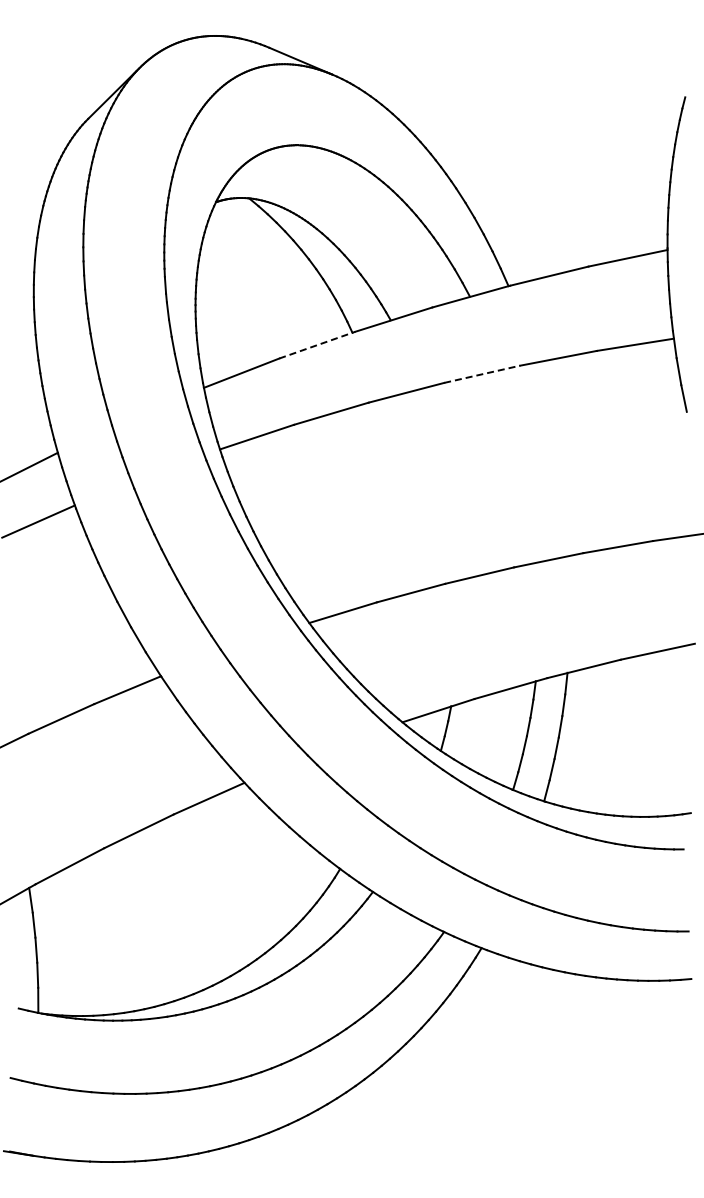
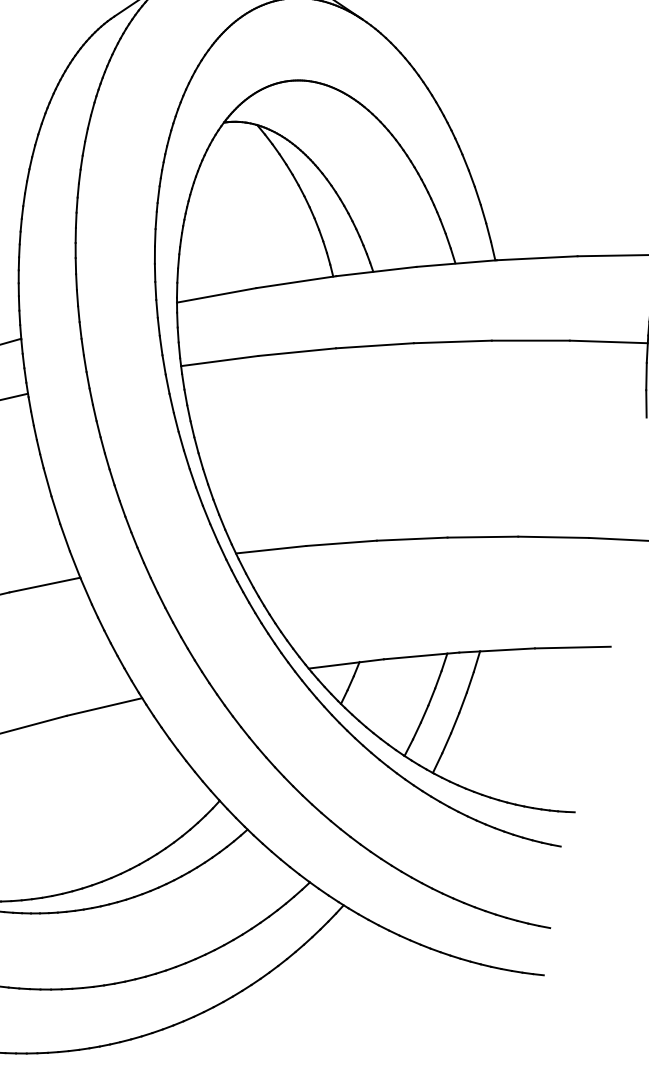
line: (317, 345) -> (296, 282), dashed -> solid
line: (482, 374) -> (453, 342), dashed -> solid

